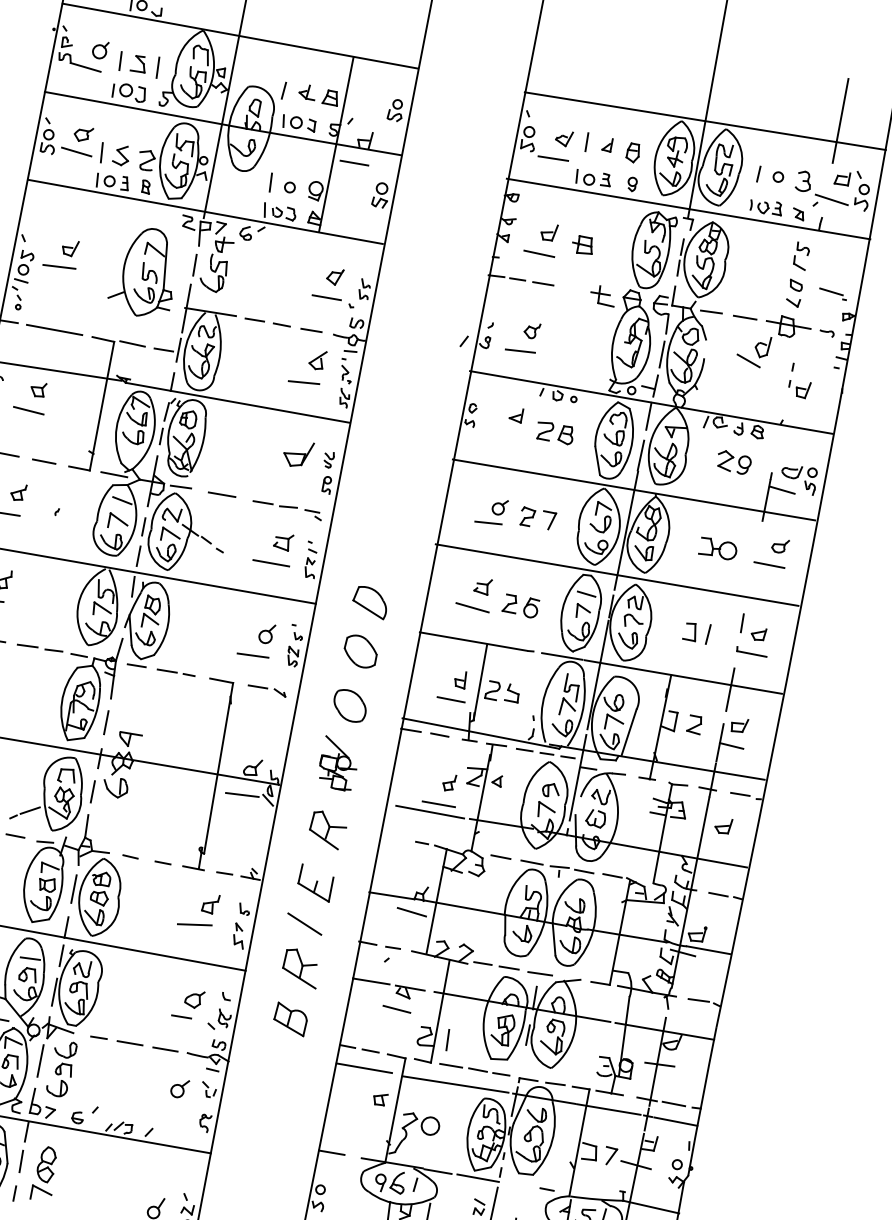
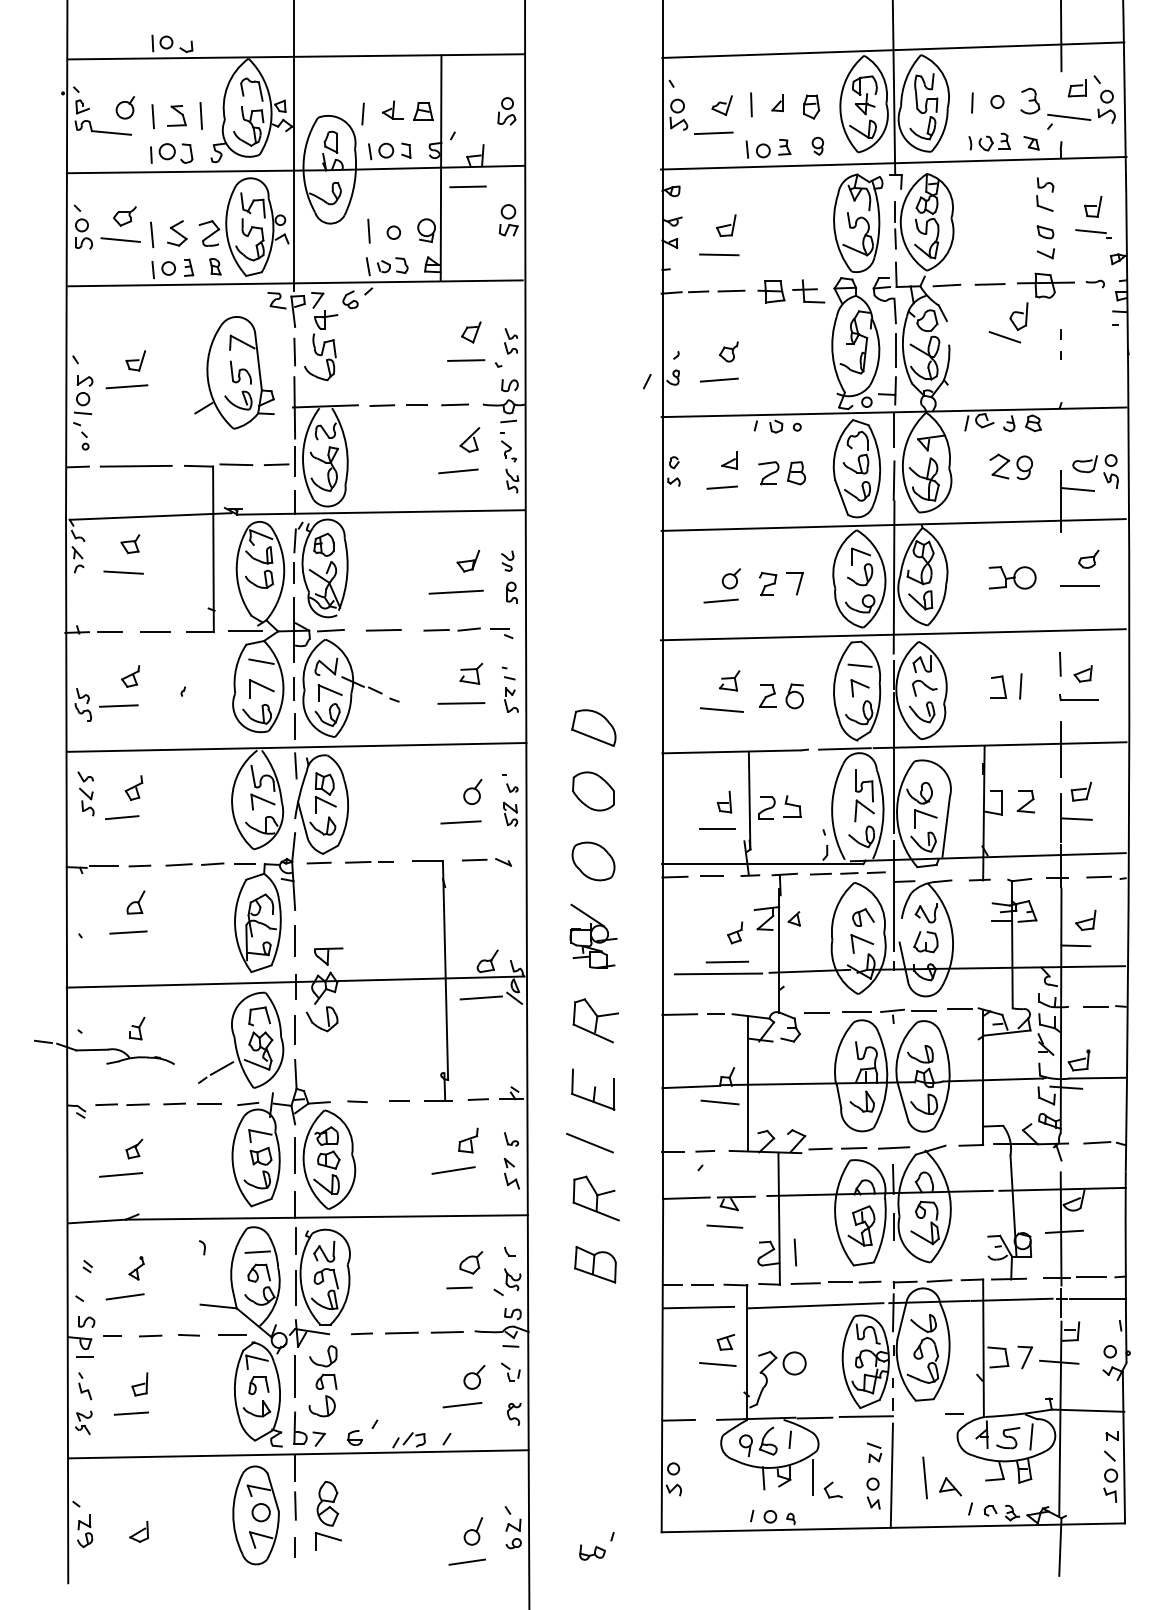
part: (583, 245) -> (771, 291), moved
part: (803, 389) -> (1093, 206), moved
line: (506, 434) -> (722, 487), added
part: (298, 453) -> (468, 560), size x0.62
line: (283, 475) -> (455, 591), added
line: (393, 837) -> (679, 1014), added
line: (711, 843) -> (1075, 945), added
line: (166, 1107) -> (462, 1404), added
line: (370, 1115) -> (717, 1364), added

